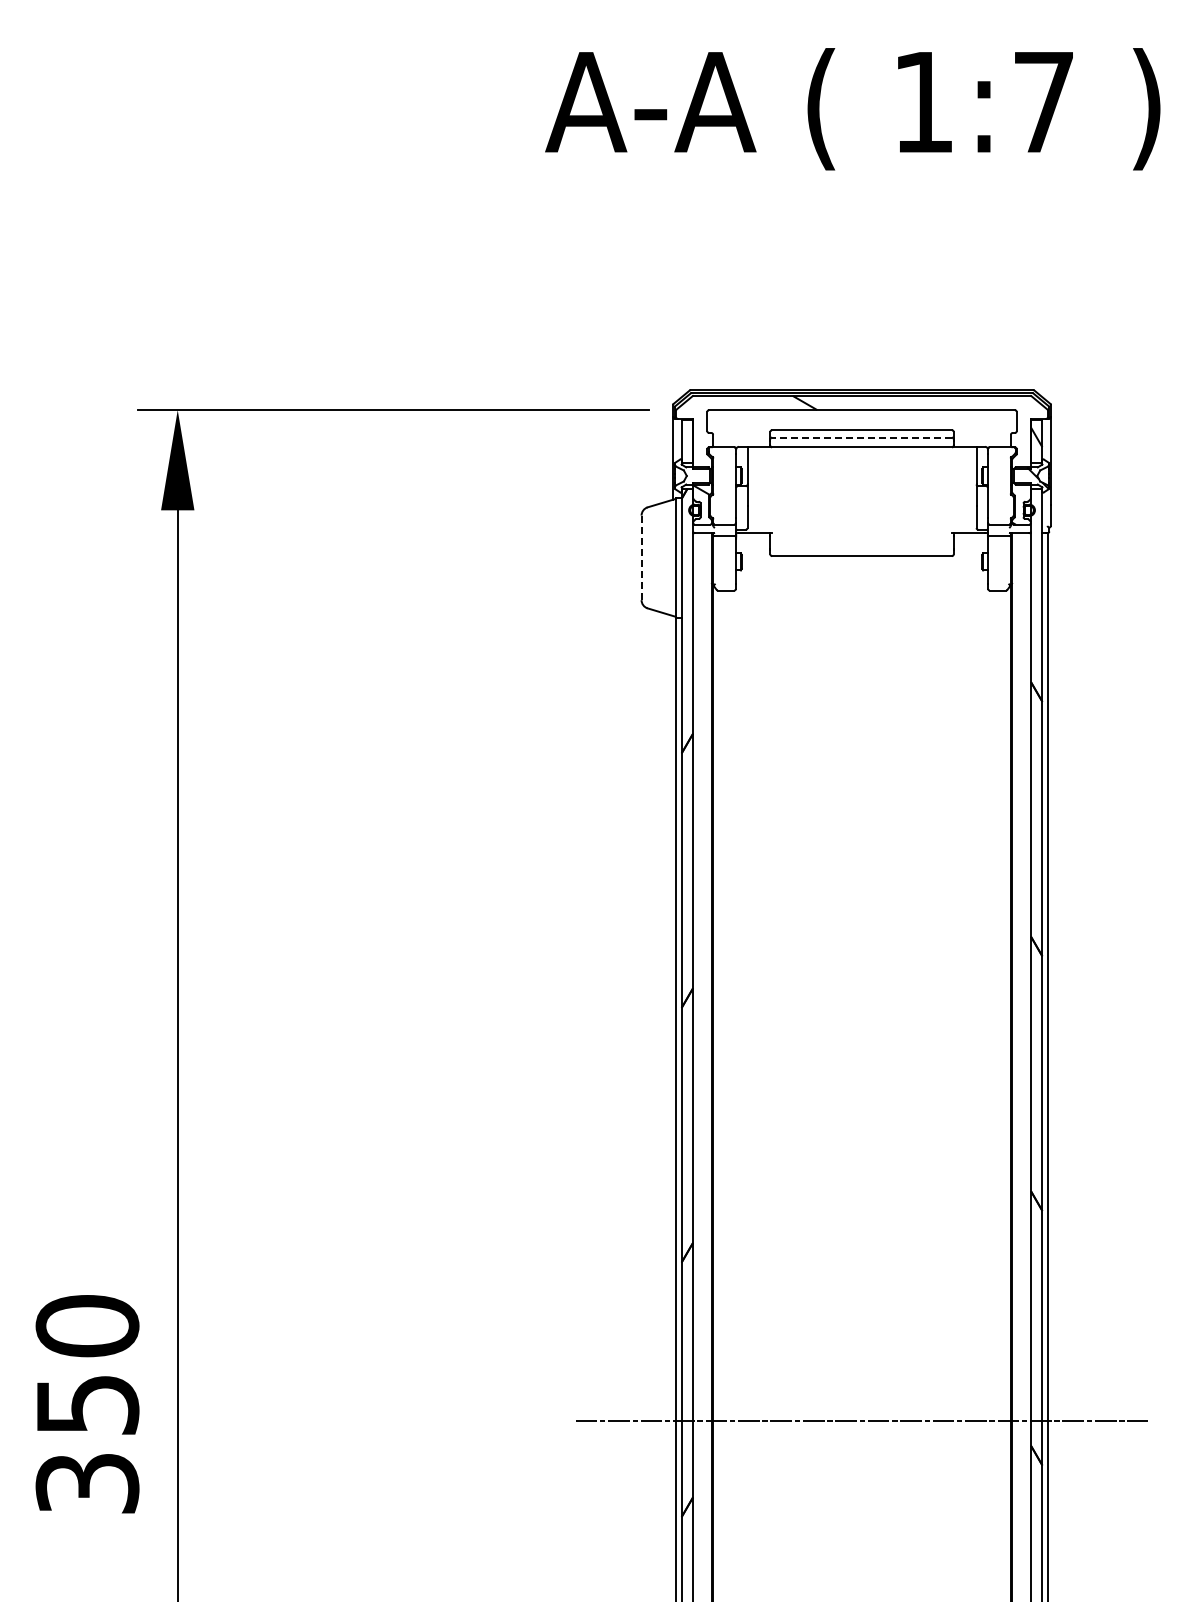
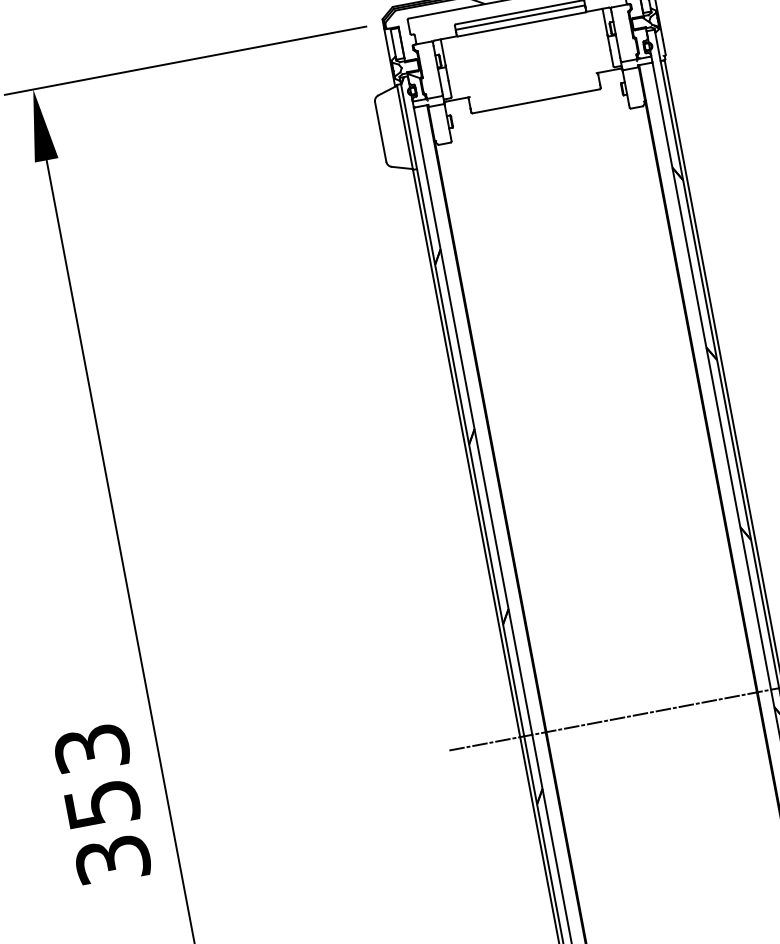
line: (862, 437) -> (520, 17), dashed -> solid
line: (641, 557) -> (380, 131), dashed -> solid
text: (87, 1326) -> (91, 748), 350 -> 353

